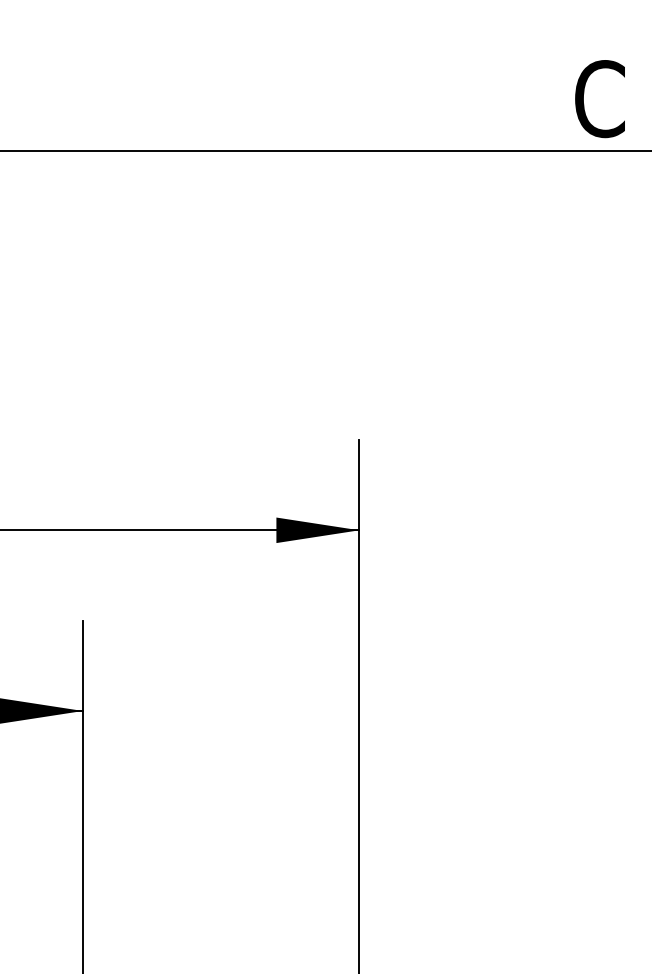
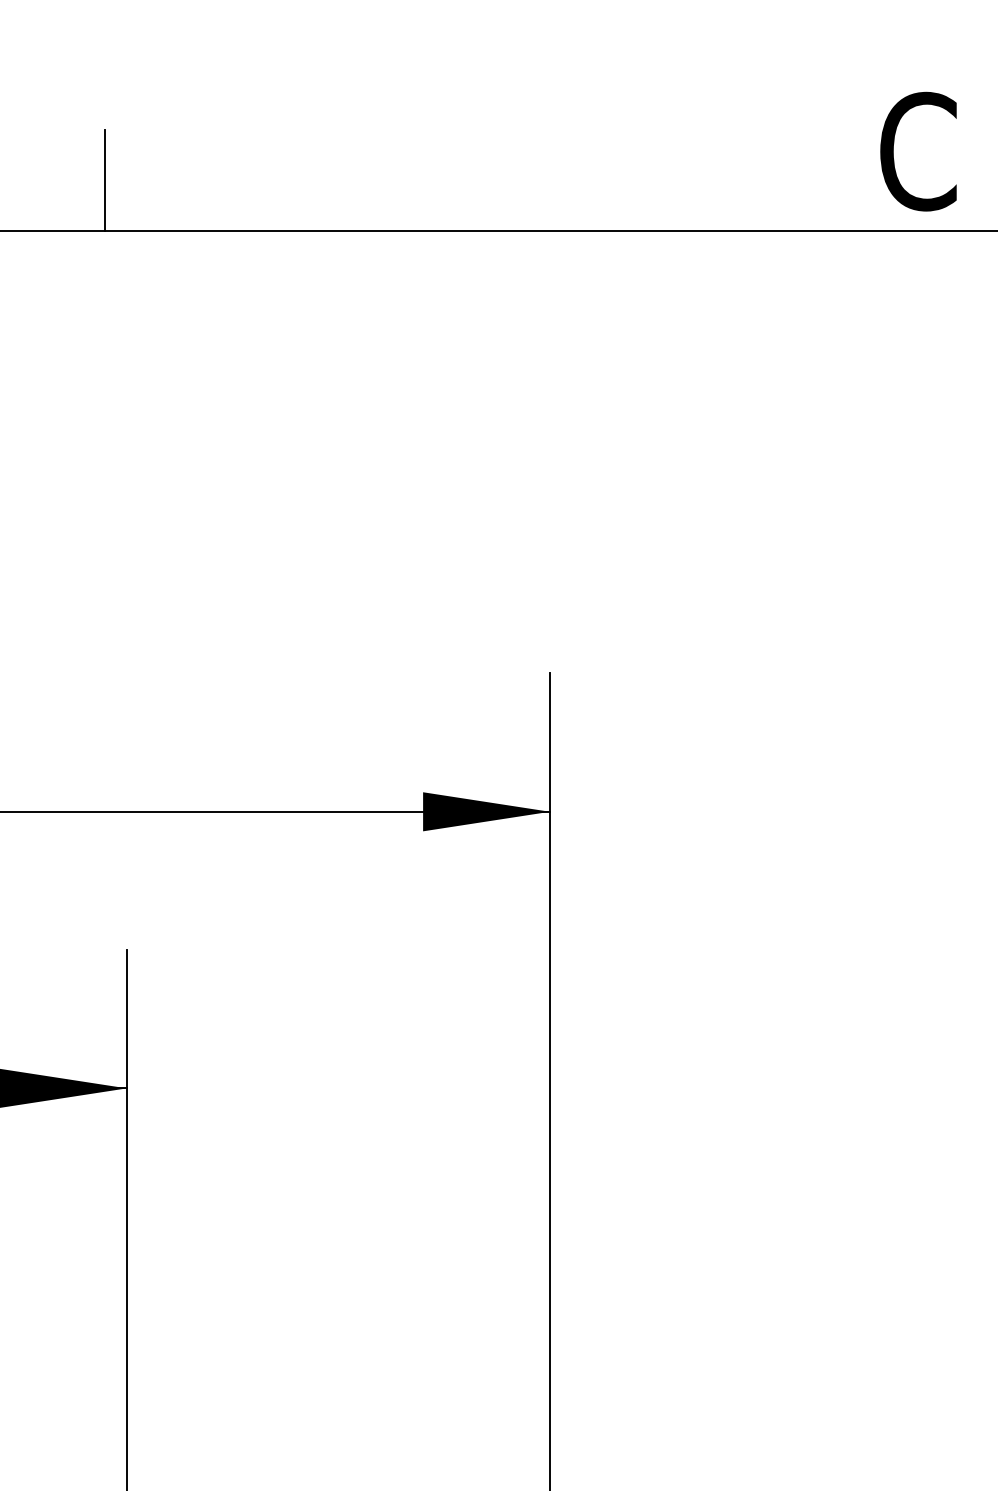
line: (68, 117) -> (104, 179), added

